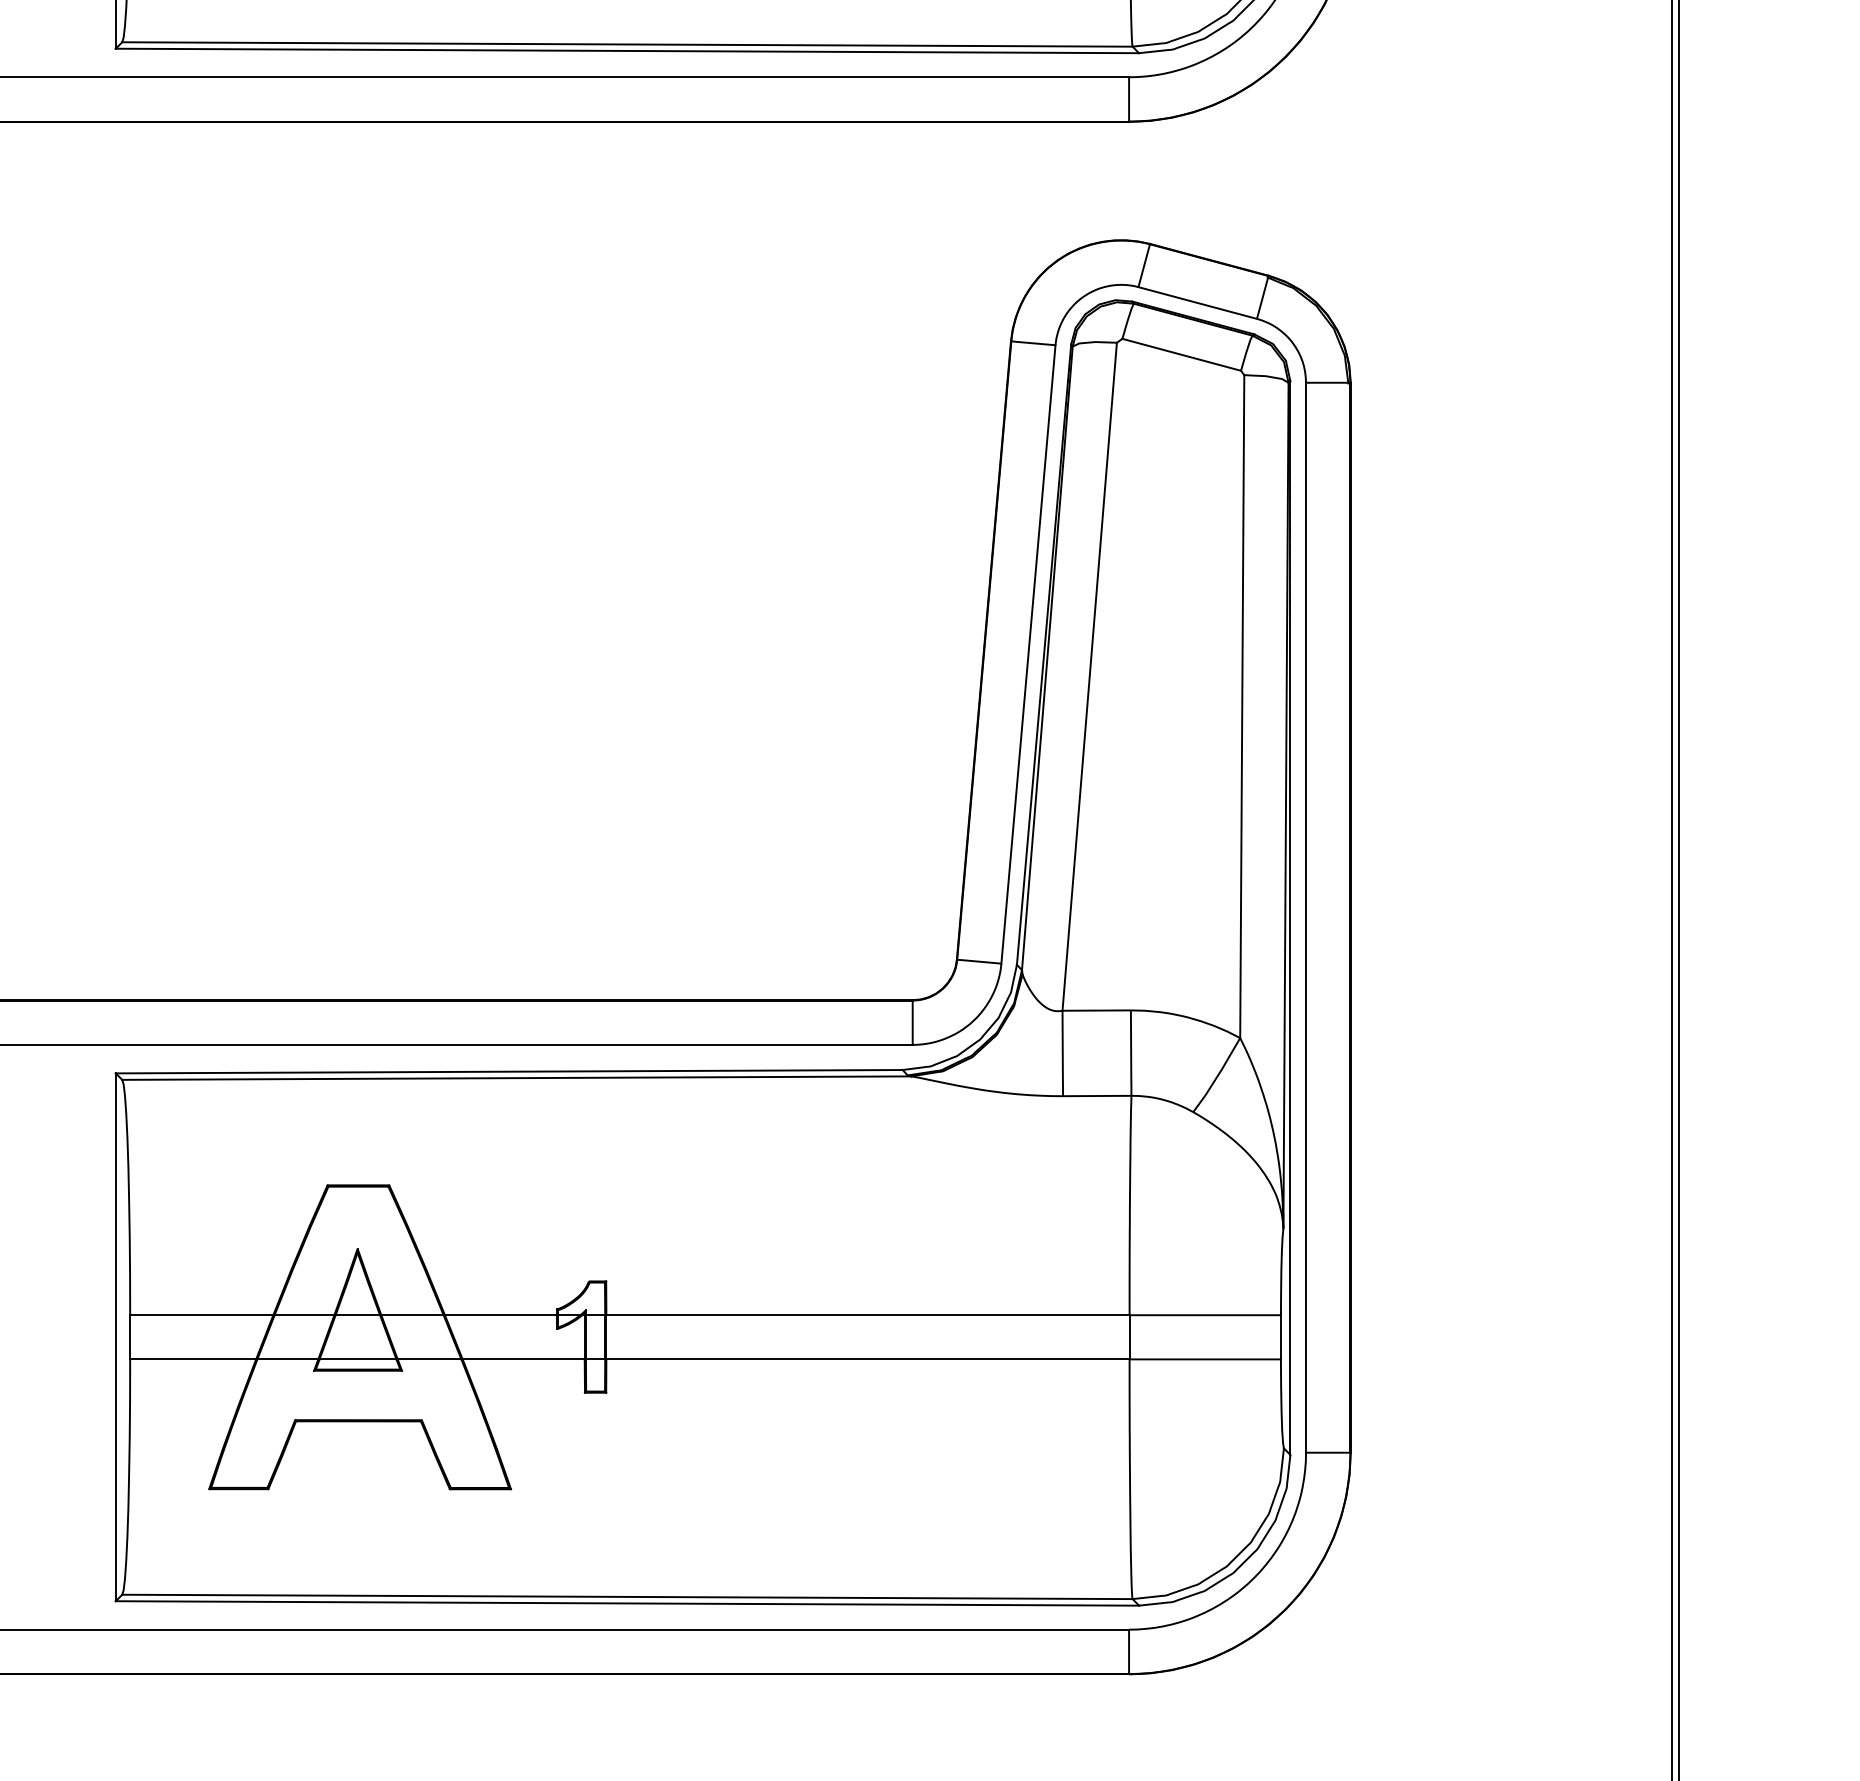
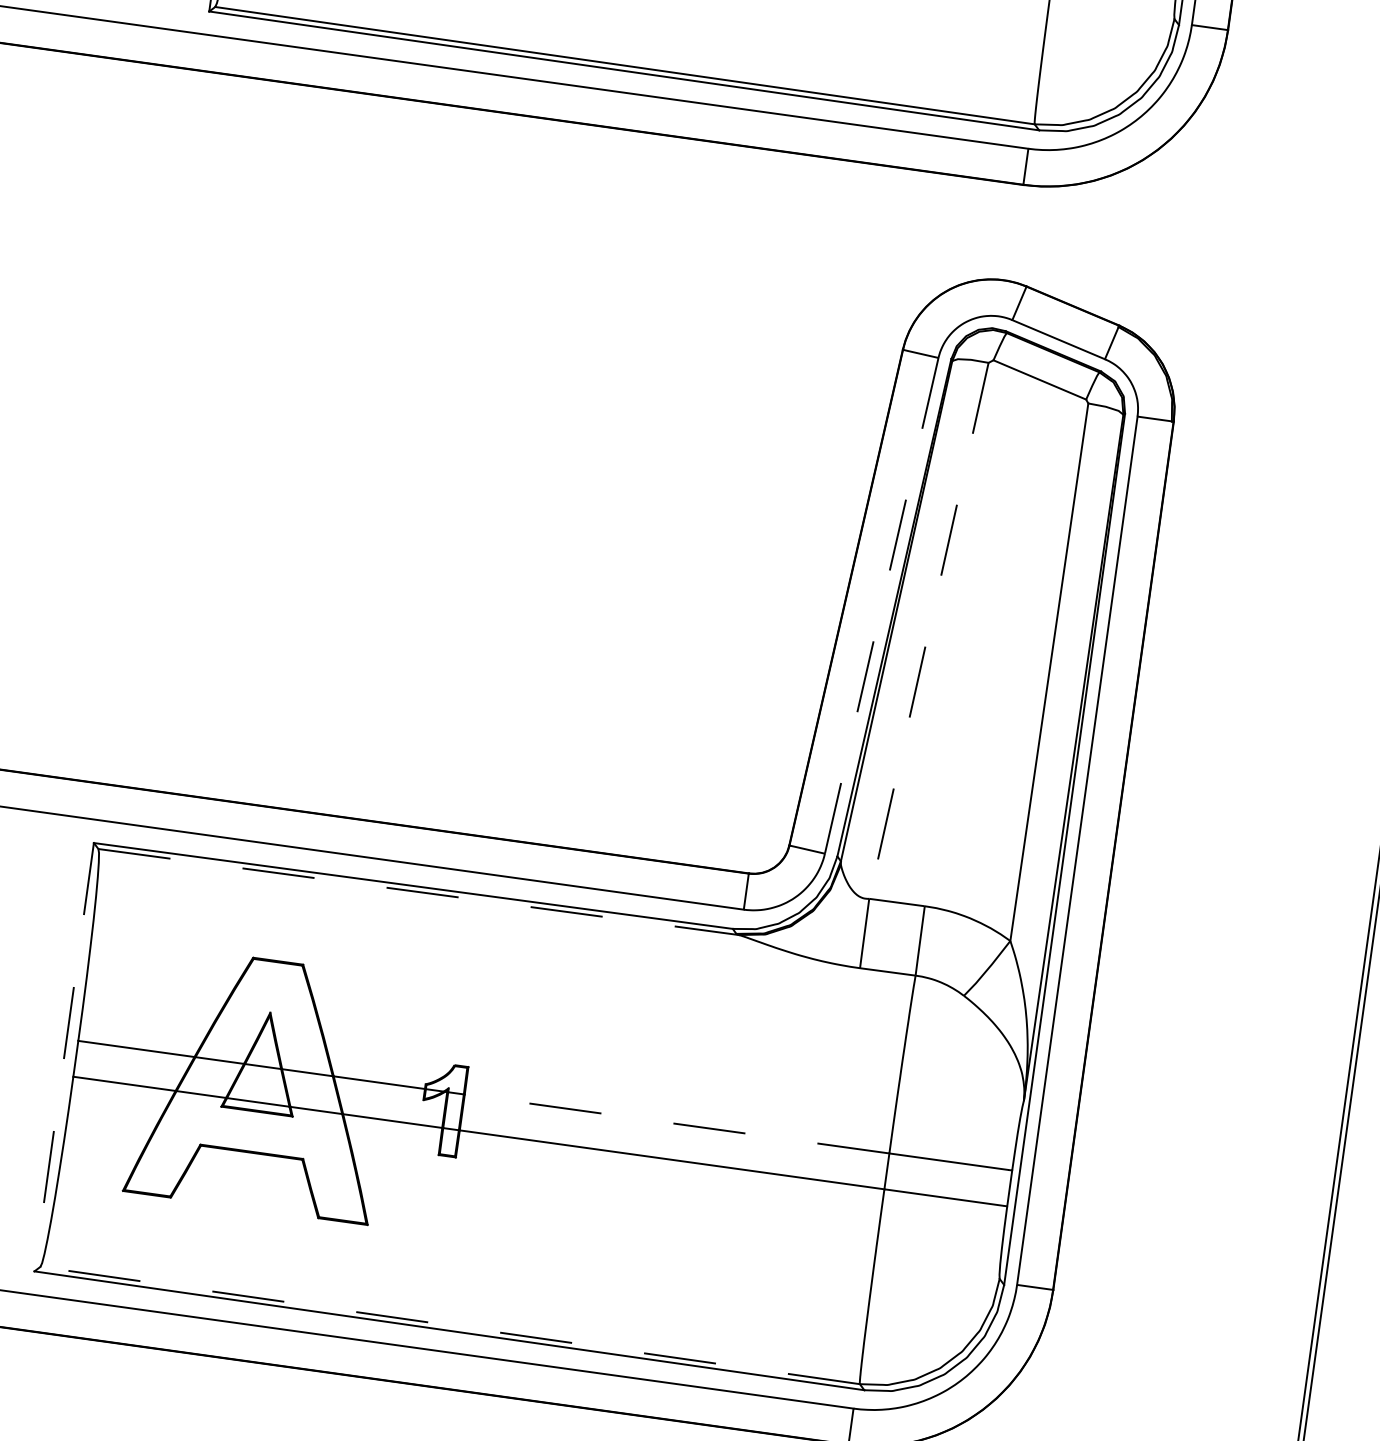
line: (1028, 654) -> (881, 605), solid -> dashed
line: (1089, 677) -> (928, 631), solid -> dashed
line: (517, 1078) -> (419, 892), solid -> dashed
line: (867, 1315) -> (676, 1124), solid -> dashed
line: (115, 1337) -> (63, 1057), solid -> dashed
line: (626, 1596) -> (449, 1325), solid -> dashed

